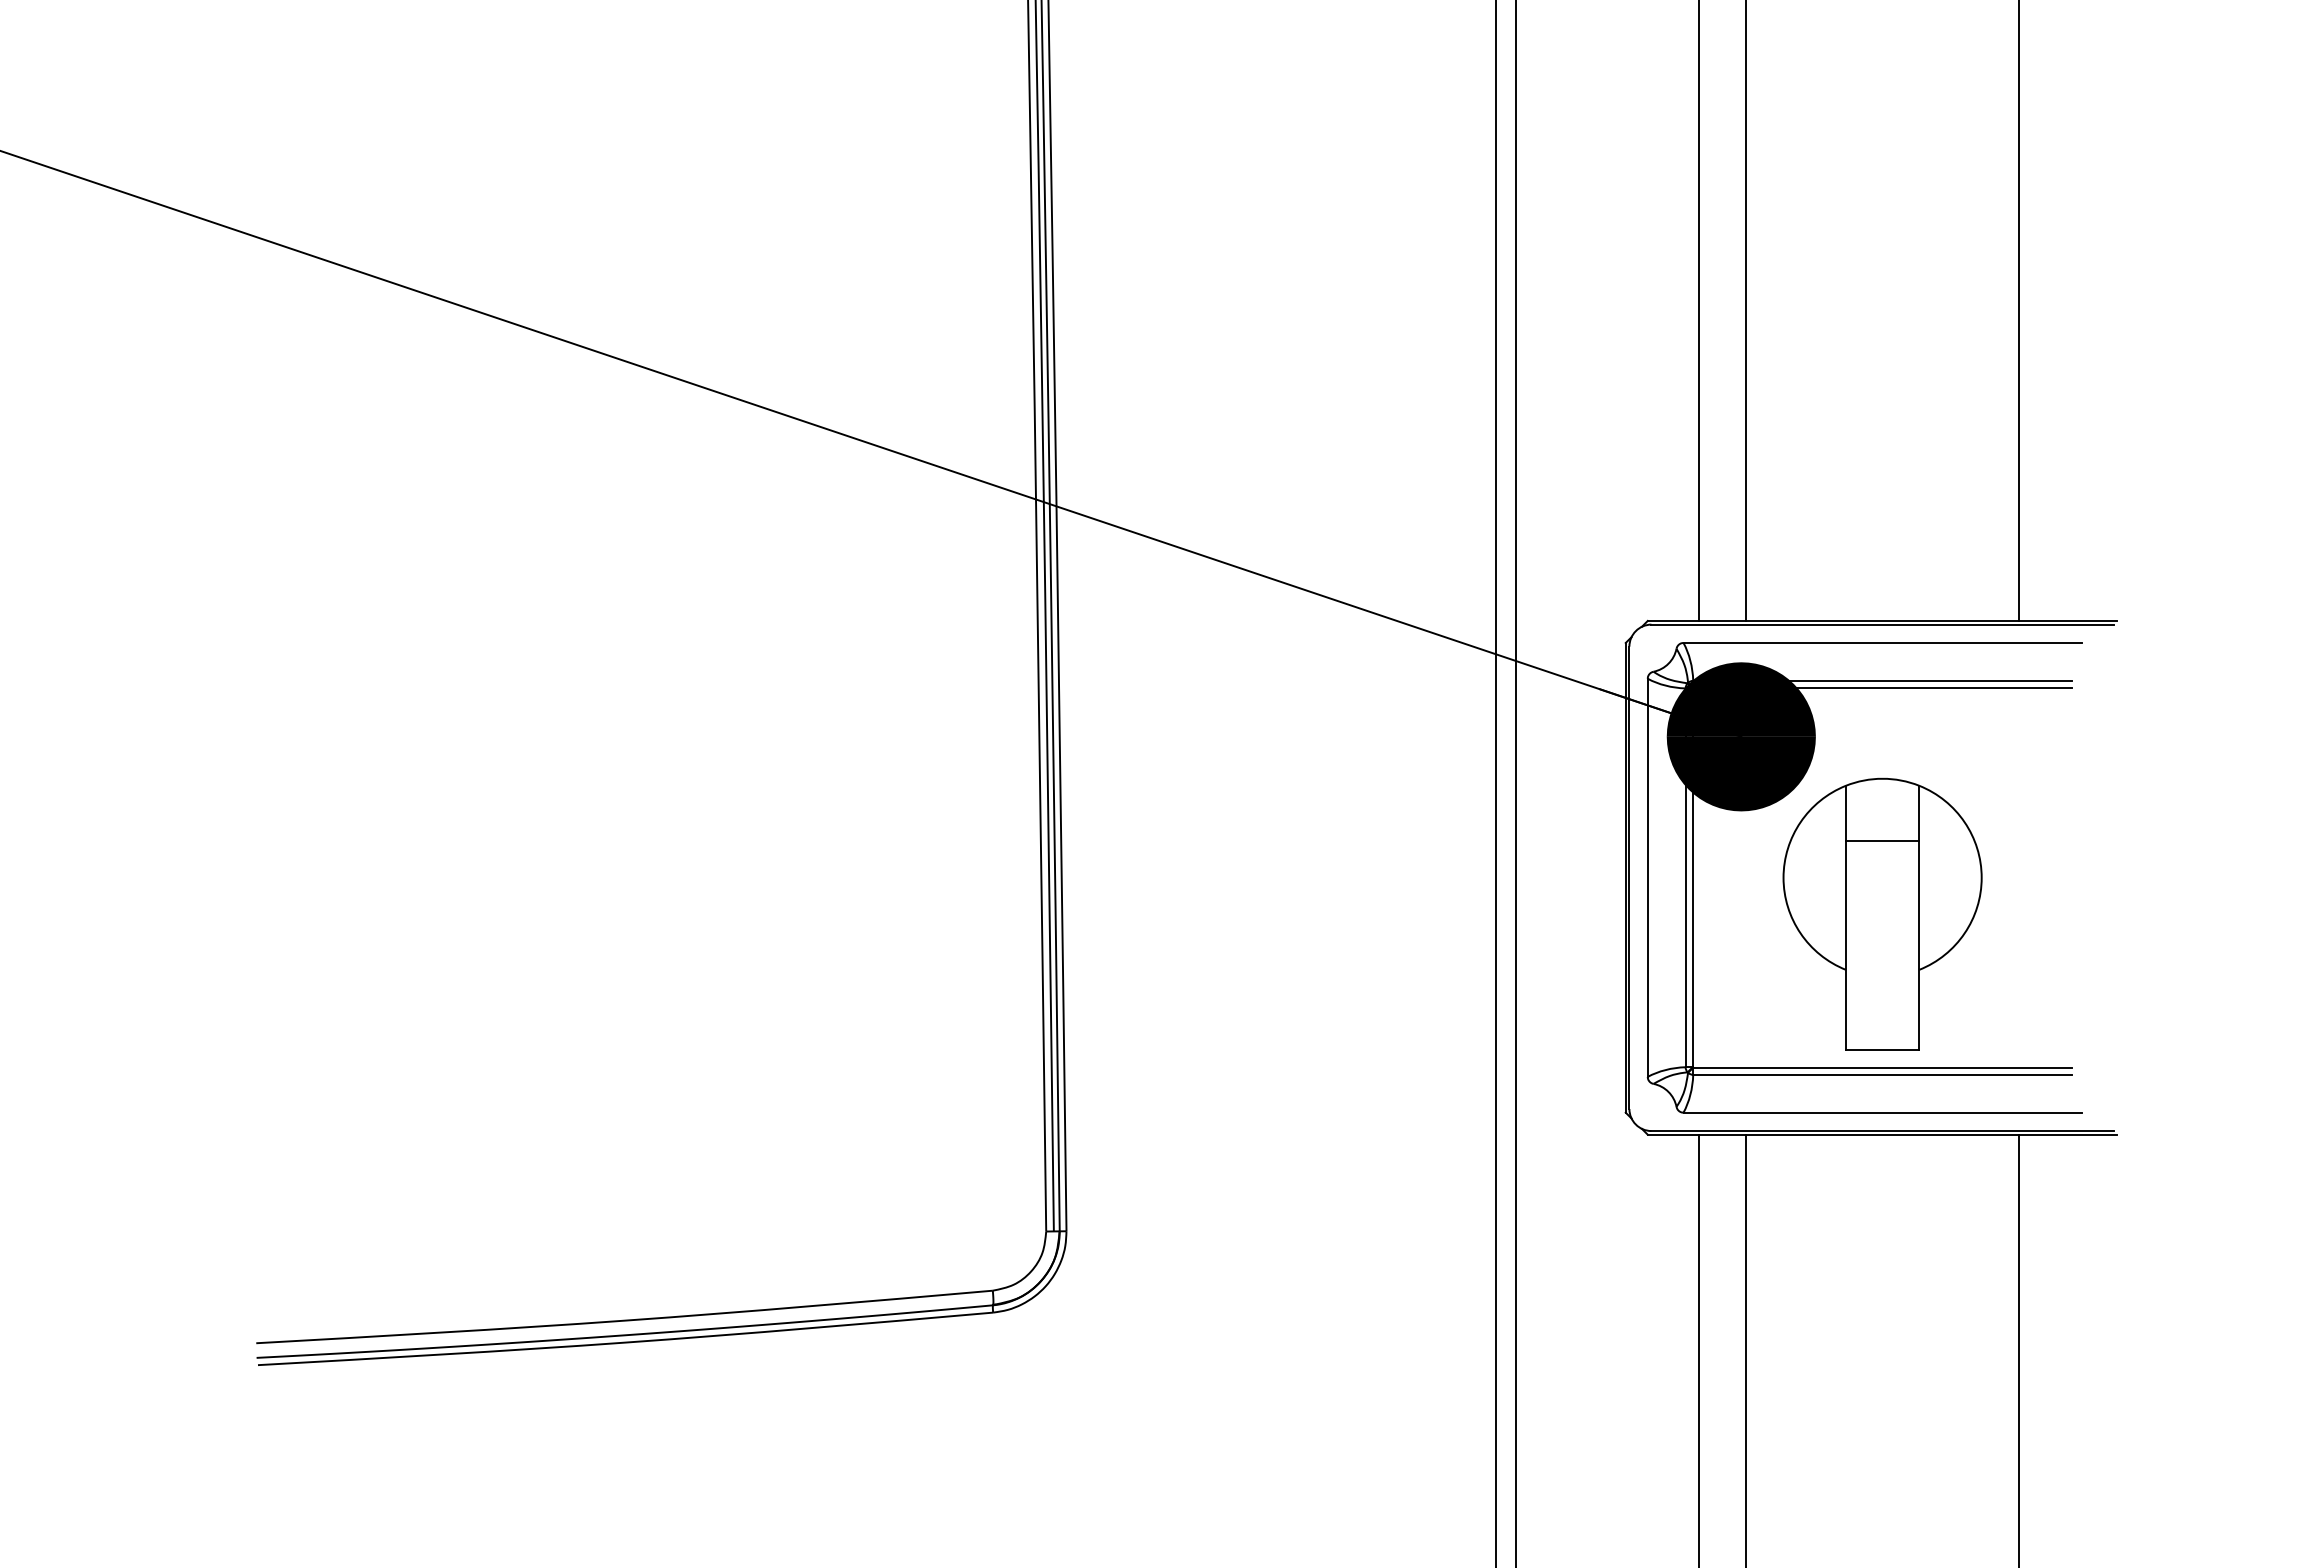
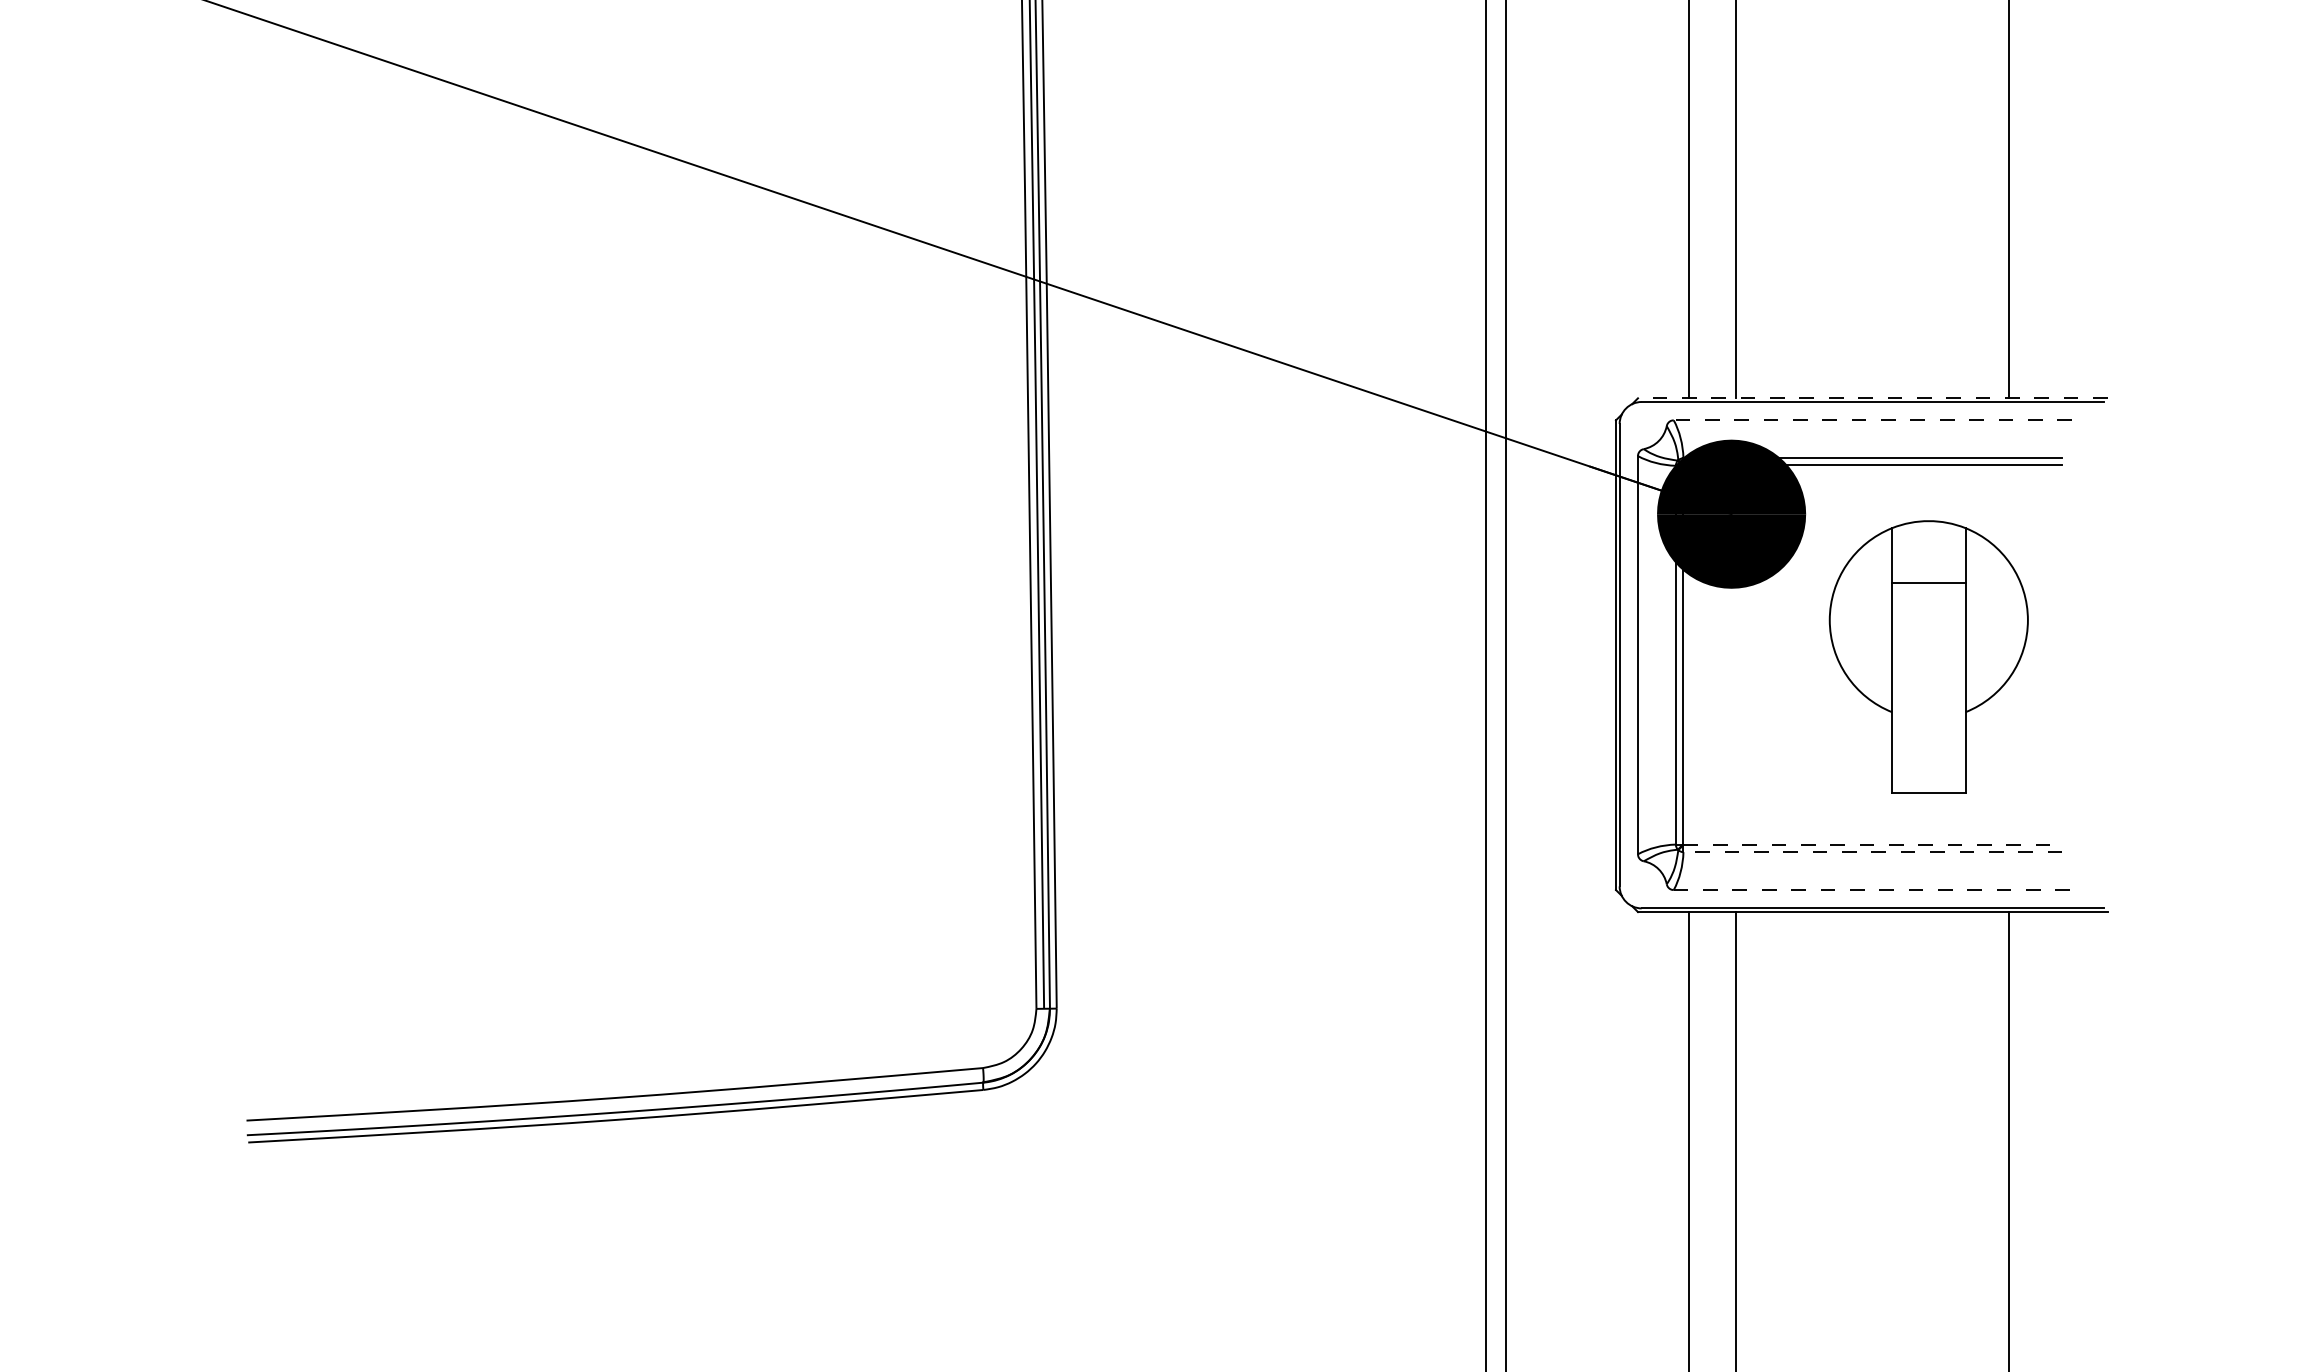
line: (1882, 620) -> (1872, 397), solid -> dashed
line: (1882, 642) -> (1872, 419), solid -> dashed
part: (1882, 913) -> (1928, 655), moved
line: (1883, 1067) -> (1873, 844), solid -> dashed
line: (1882, 1074) -> (1872, 851), solid -> dashed
line: (1883, 1112) -> (1873, 889), solid -> dashed

